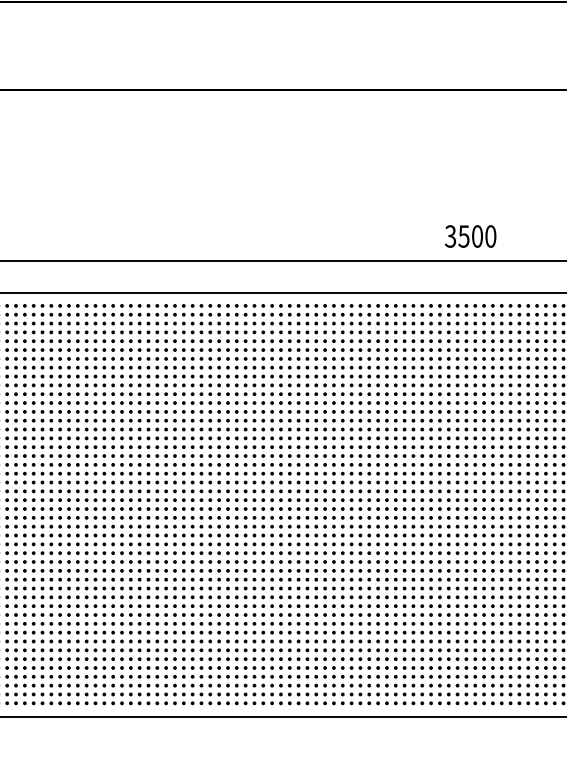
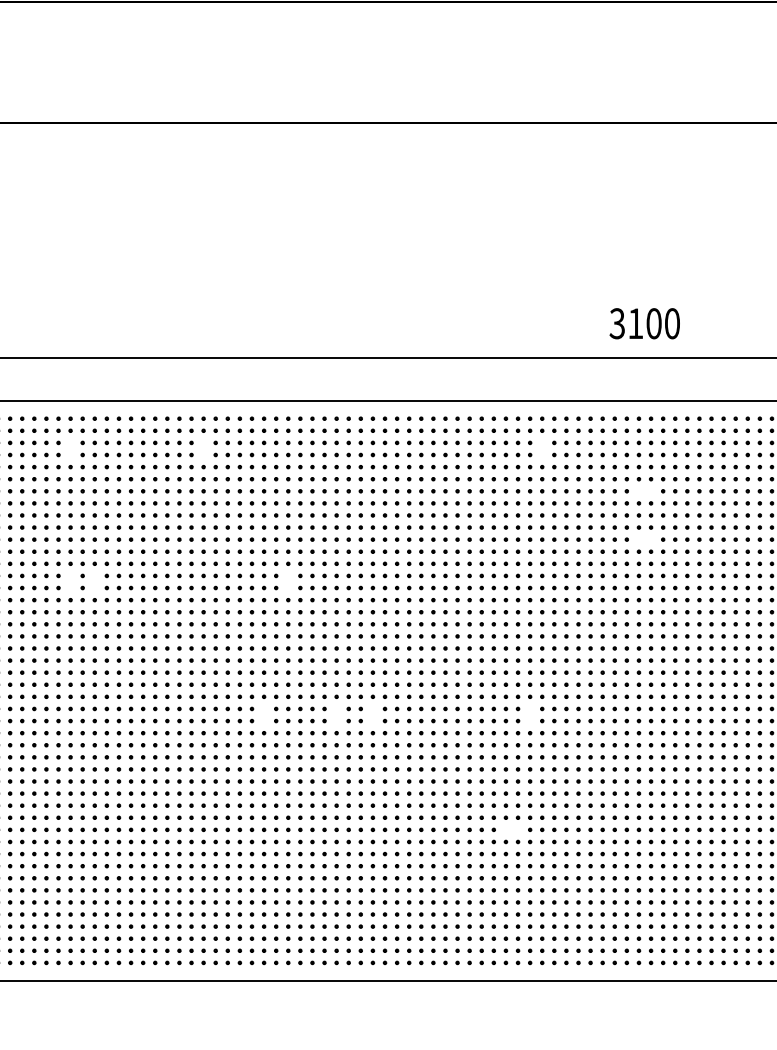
text: (463, 236) -> (635, 323), 3500 -> 3100
part: (51, 327) -> (70, 448), removed
part: (148, 327) -> (203, 448), removed
part: (395, 327) -> (542, 448), removed
part: (470, 359) -> (644, 491), removed
part: (470, 394) -> (644, 539), removed
part: (51, 424) -> (70, 581), removed
part: (68, 424) -> (94, 581), removed
part: (210, 424) -> (288, 581), removed
part: (192, 521) -> (264, 714), removed
part: (245, 521) -> (336, 714), removed
part: (271, 521) -> (372, 714), removed
part: (387, 521) -> (530, 714), removed
part: (373, 605) -> (511, 829), removed

